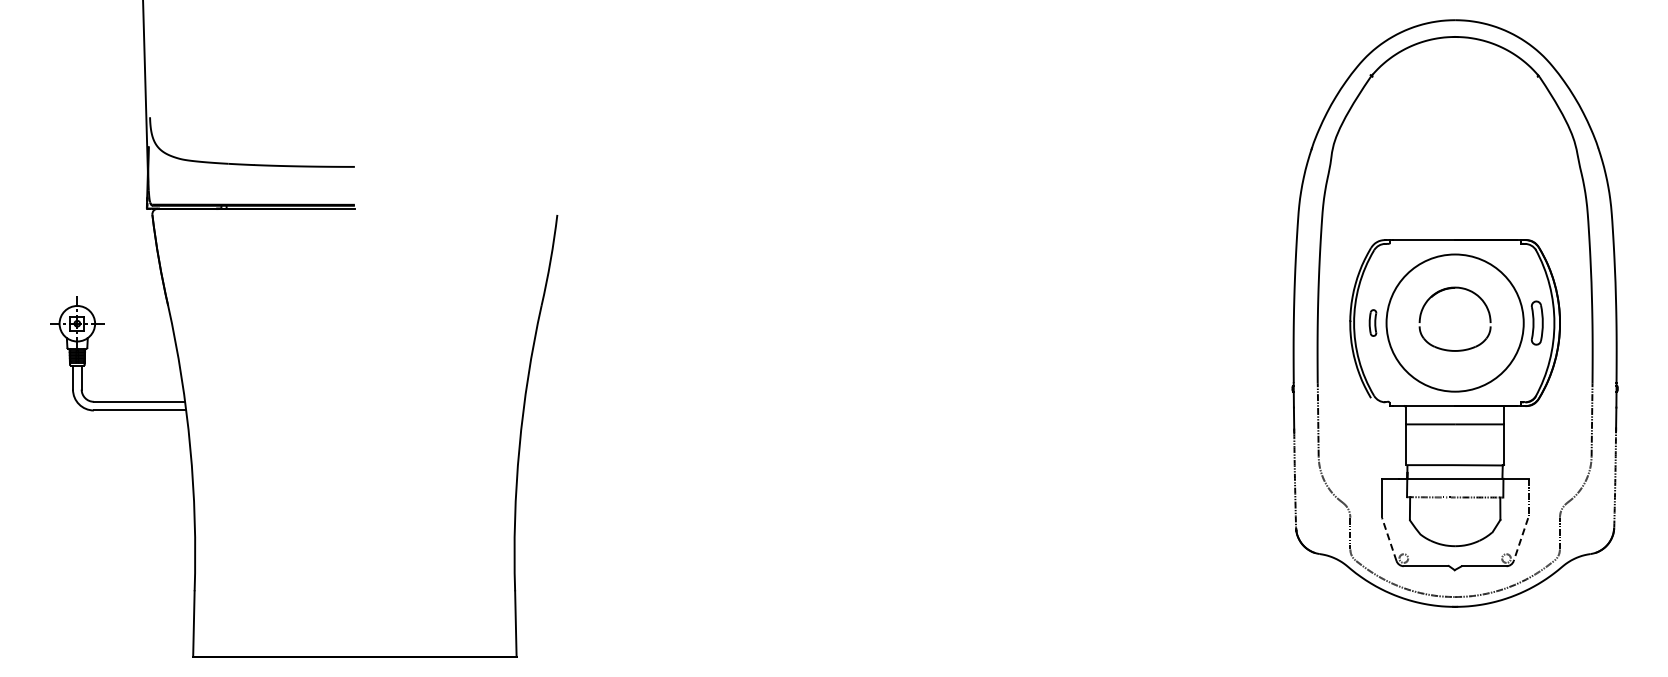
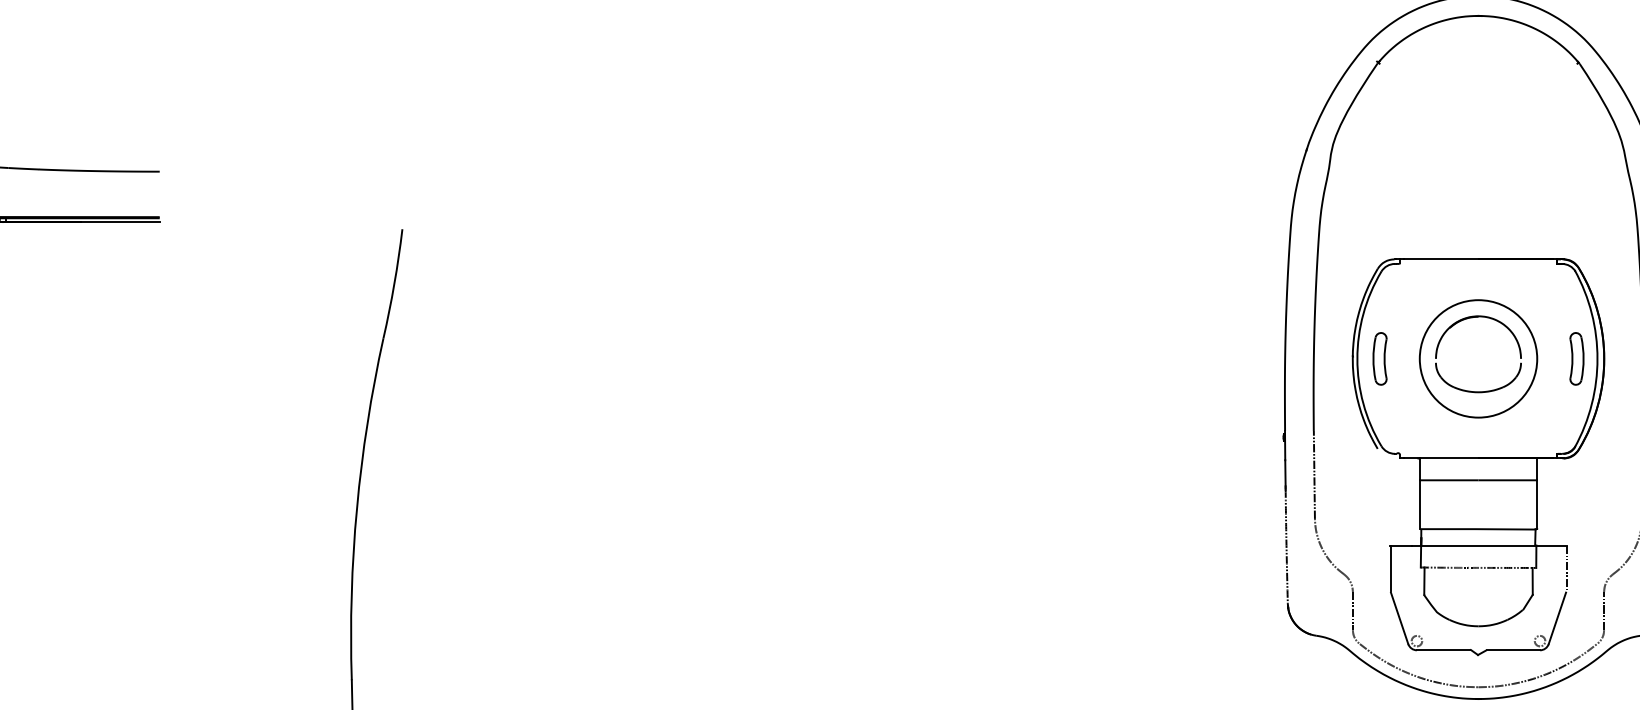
part: (1372, 322) -> (1379, 358), size x1.67
circle: (1455, 323) -> (1478, 359), size x0.71
line: (1389, 539) -> (1399, 618), dashed -> solid
line: (1520, 539) -> (1556, 618), dashed -> solid

